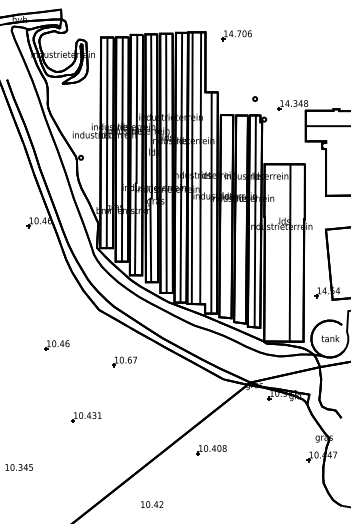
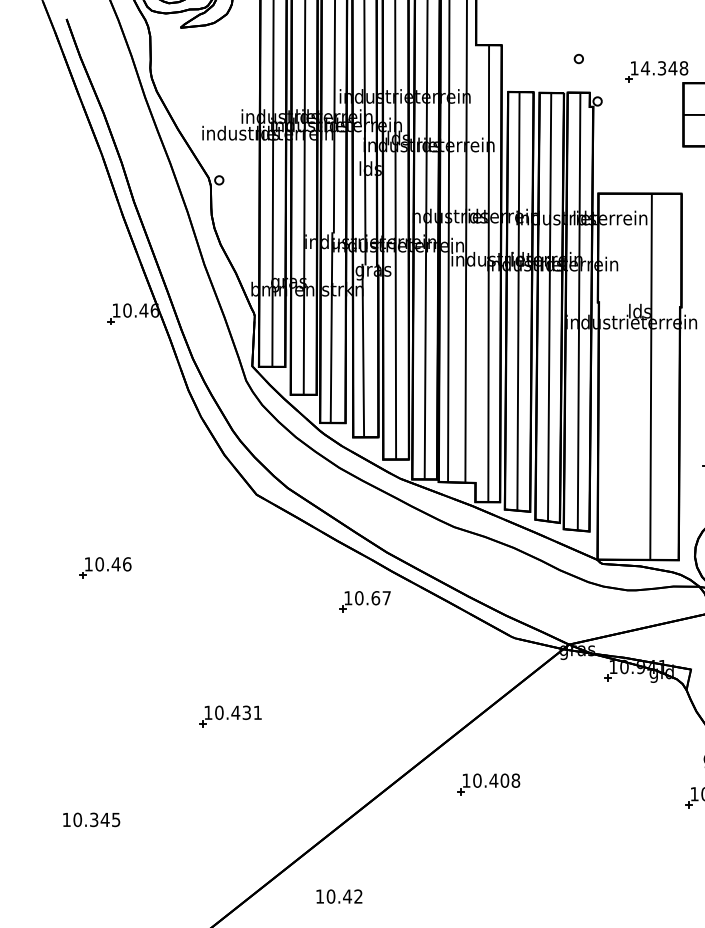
line: (225, 216) -> (517, 301), added
line: (240, 218) -> (548, 305), added
part: (56, 345) -> (104, 567), moved
part: (124, 361) -> (364, 601), moved
text: (152, 504) -> (339, 896), moved

